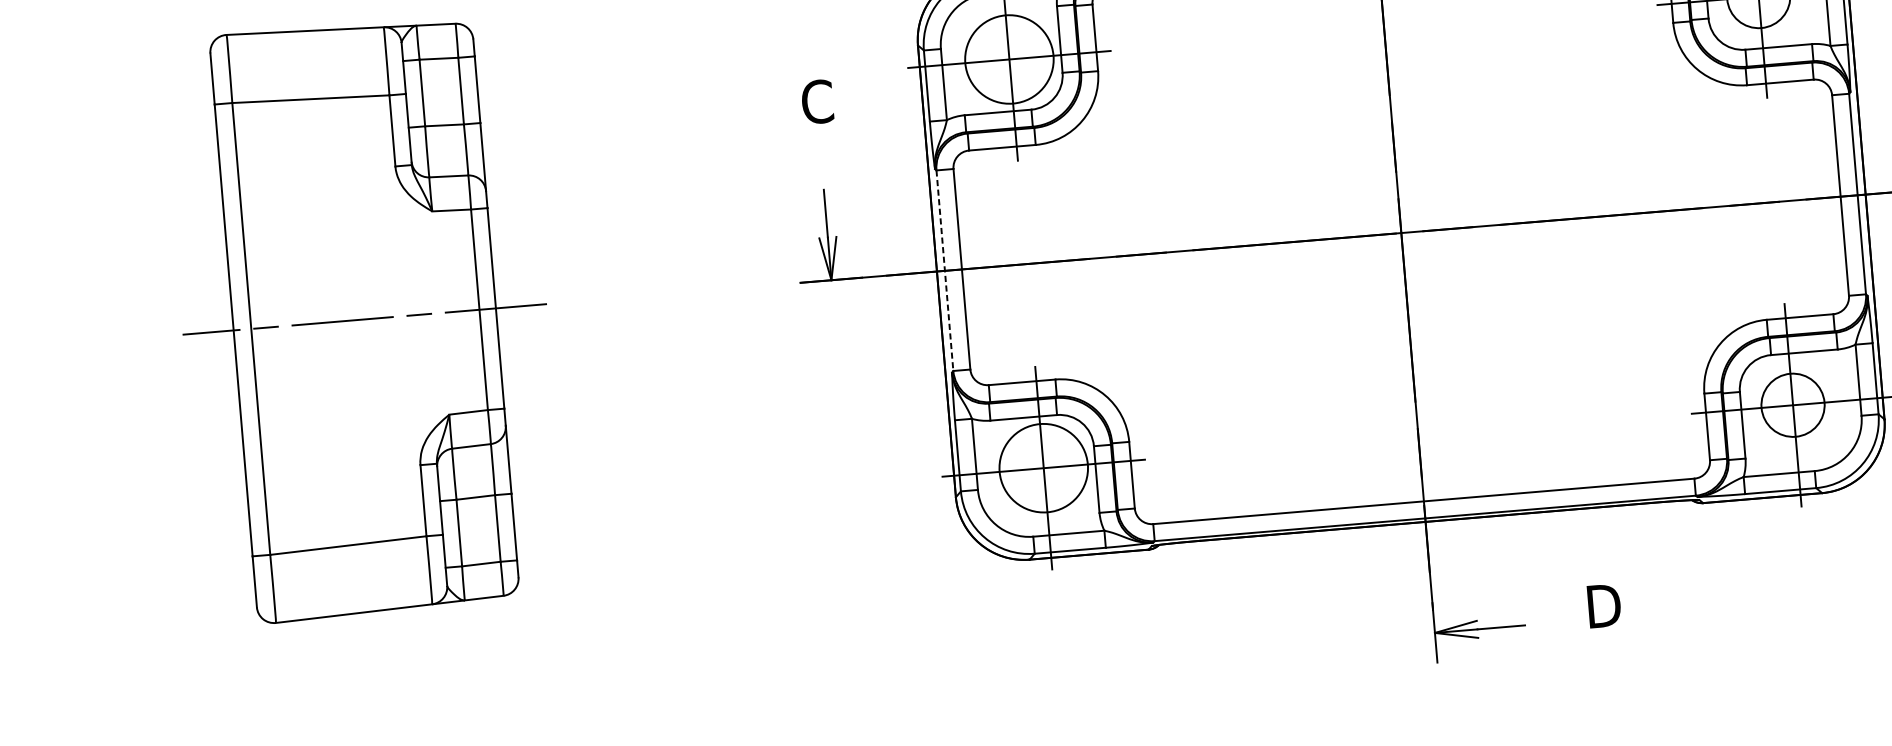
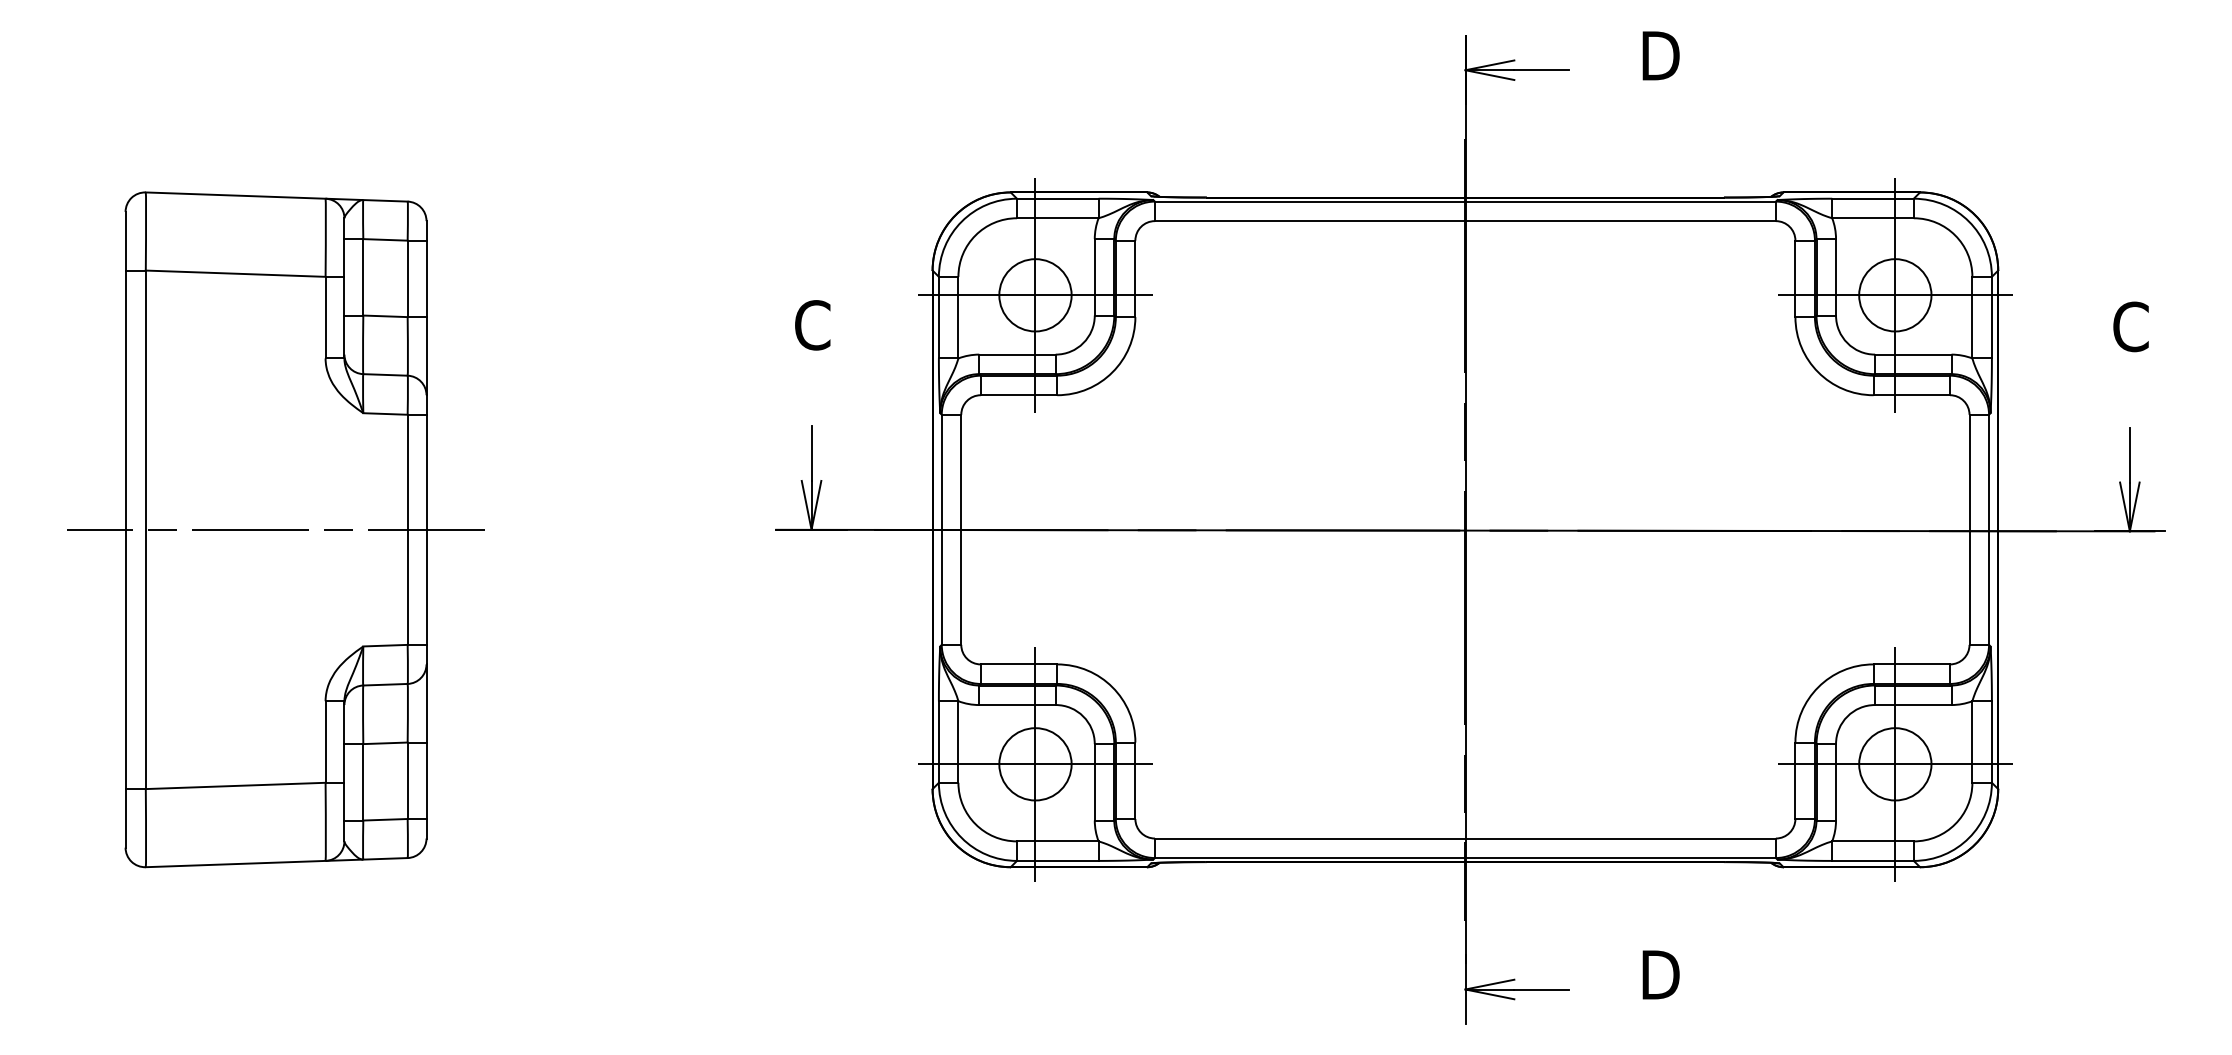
circle: (1009, 59) -> (1035, 295), size x0.71
line: (944, 271) -> (941, 530), dashed -> solid
circle: (1043, 468) -> (1035, 764), size x0.71

